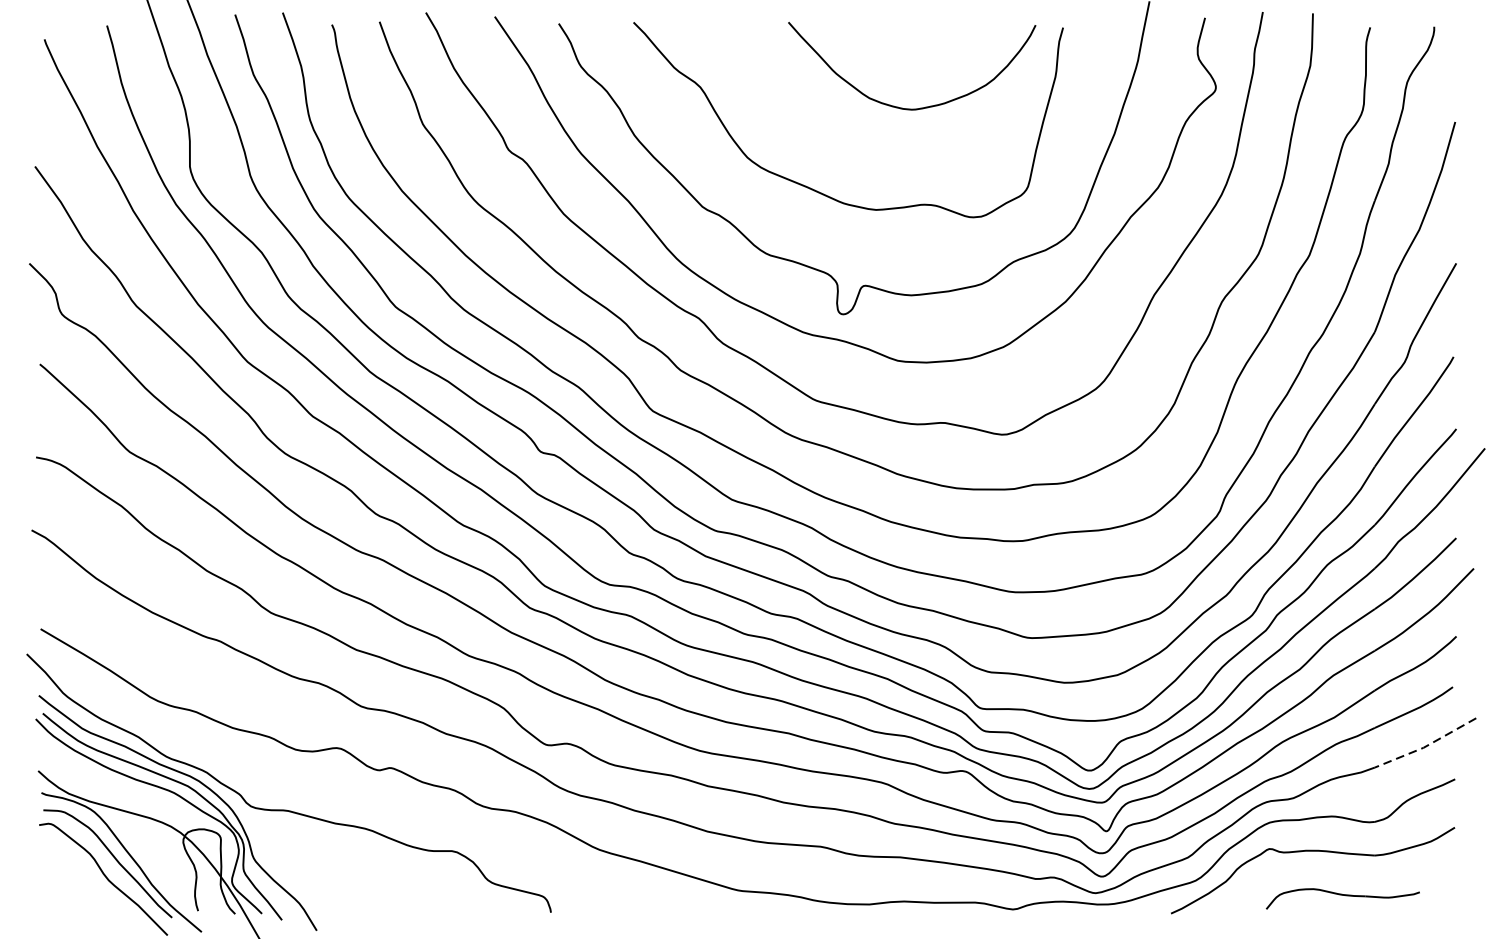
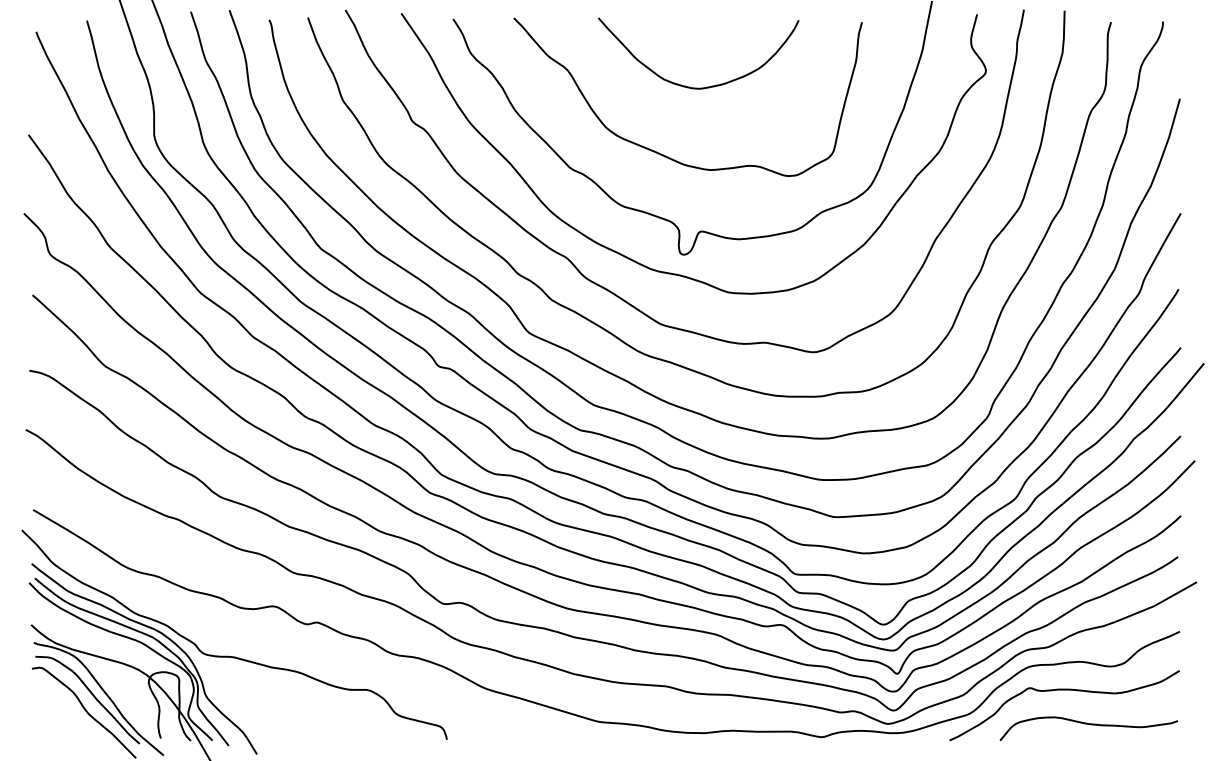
curve: (911, 108) -> (698, 87), moved
line: (1426, 745) -> (1156, 604), dashed -> solid
part: (1342, 898) -> (1088, 728), size x1.43

